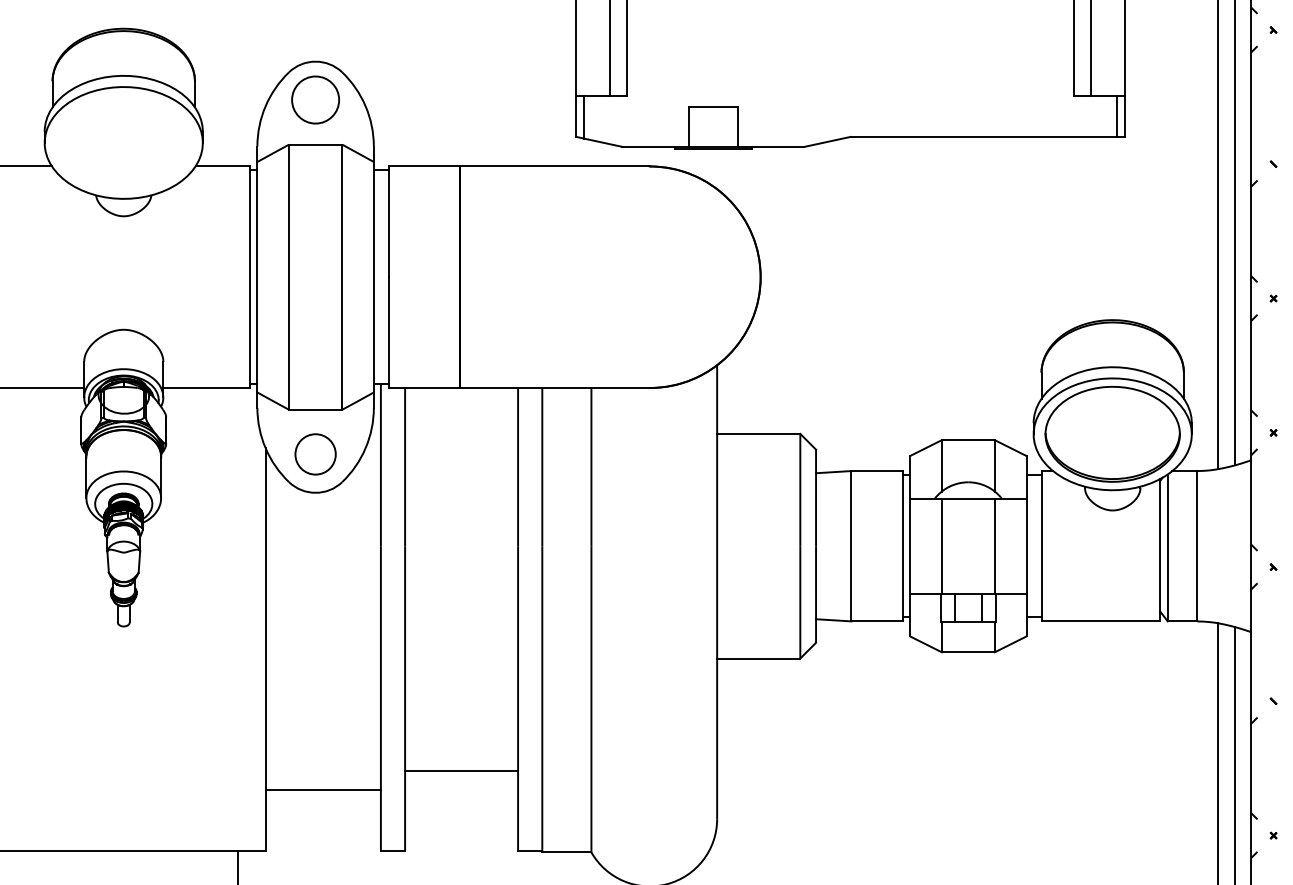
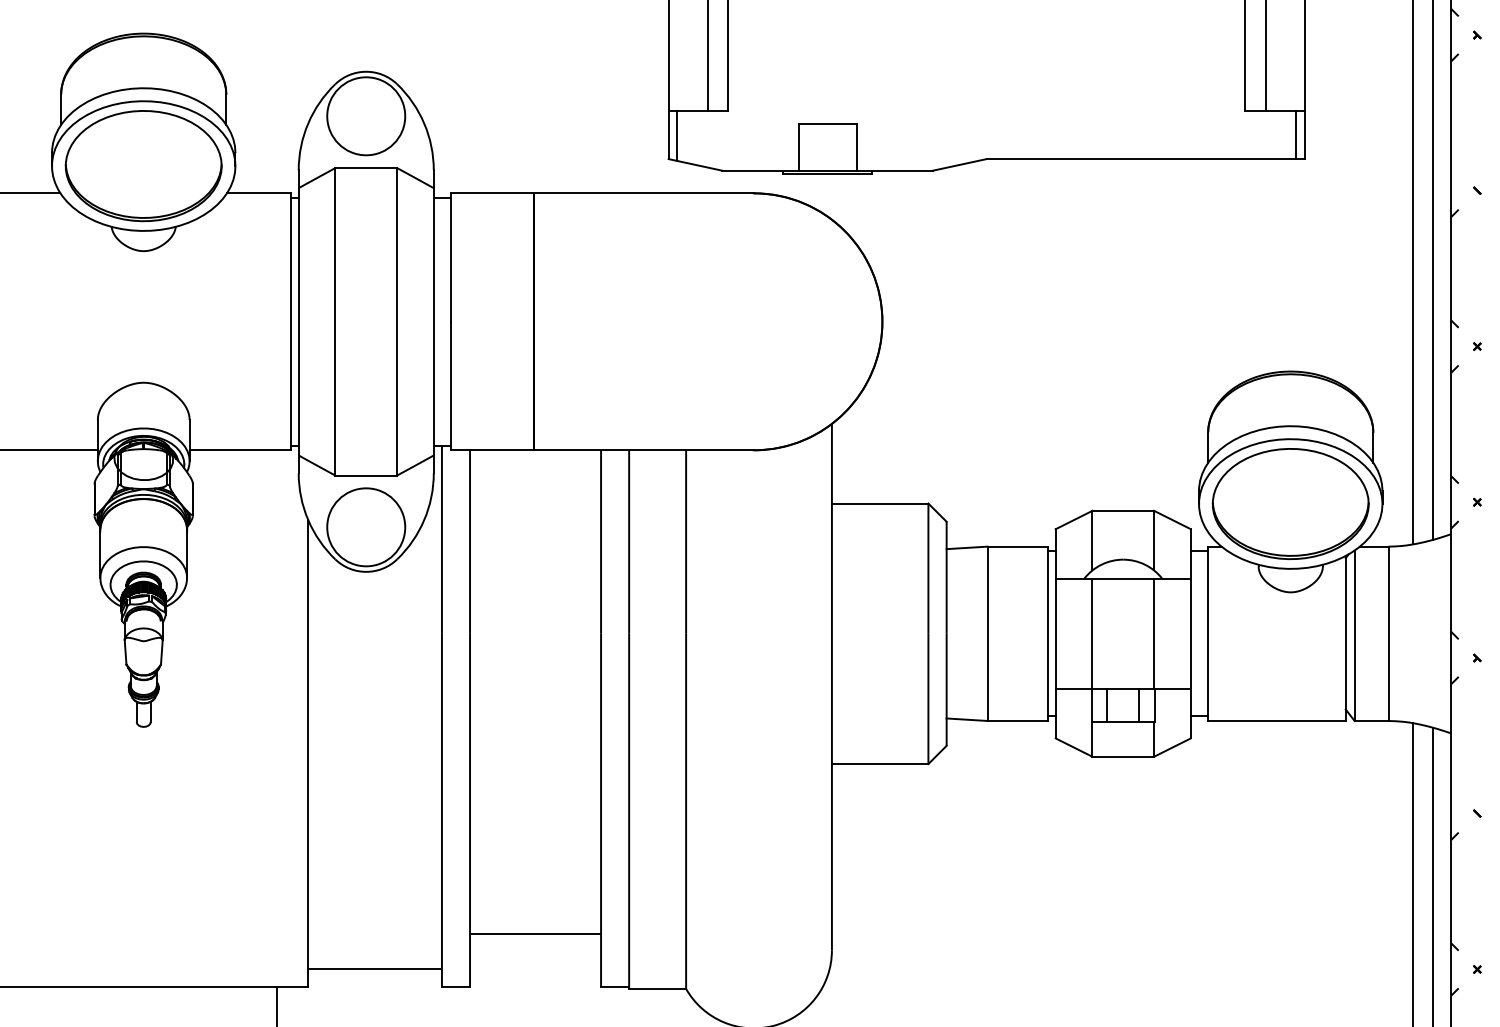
circle: (315, 100) -> (366, 116), size x1.43
part: (123, 143) -> (143, 166), added
circle: (315, 454) -> (366, 527), size x1.67
line: (461, 771) -> (535, 934), moved
line: (322, 789) -> (374, 969), moved

